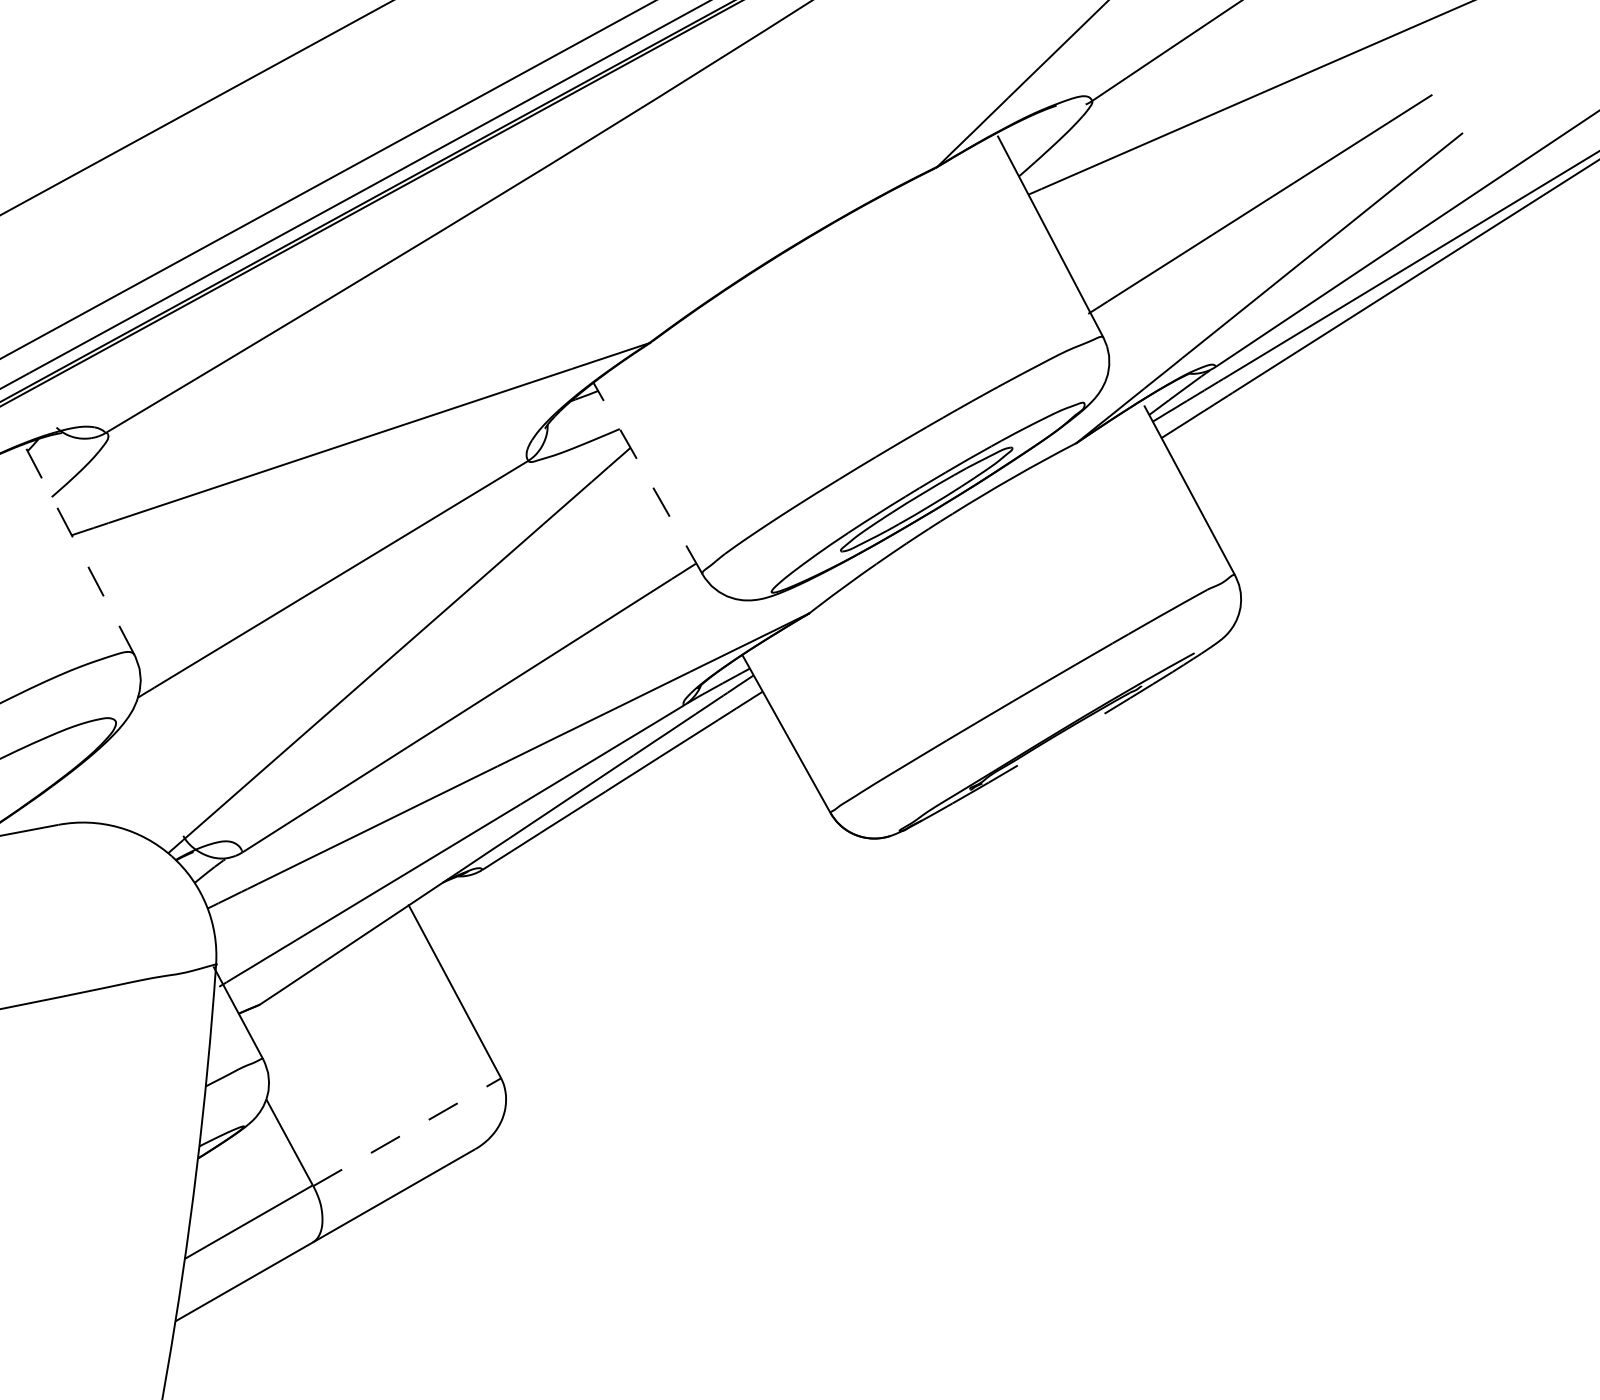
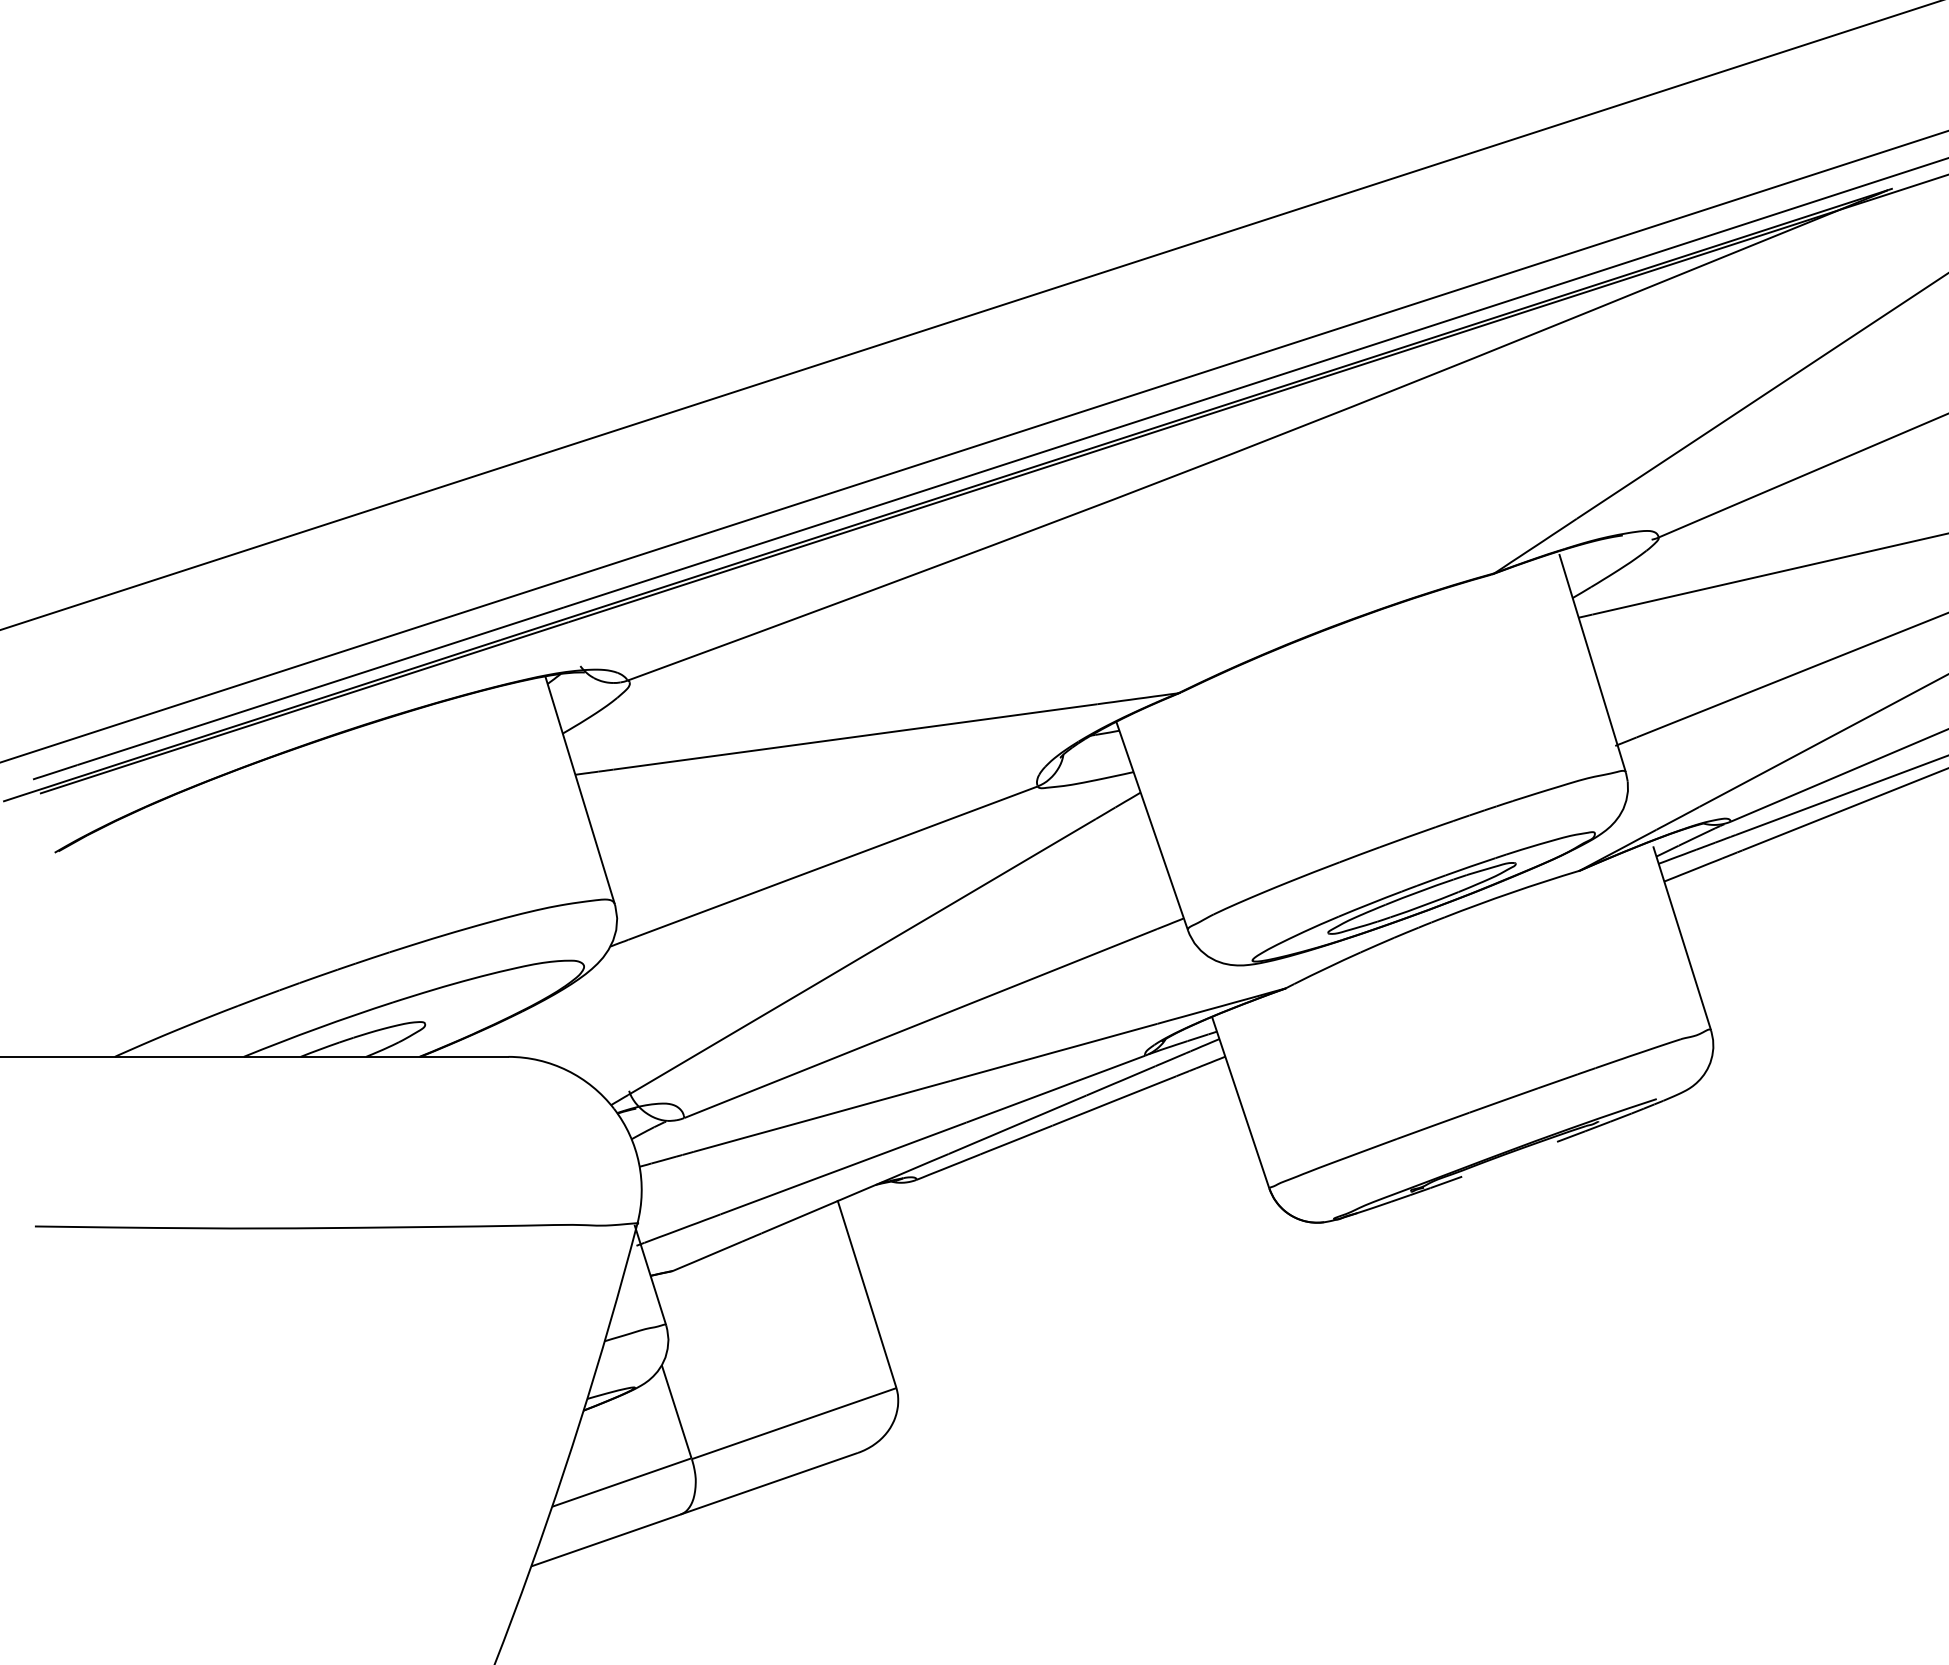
line: (648, 477) -> (1152, 825), dashed -> solid
line: (79, 549) -> (580, 790), dashed -> solid
line: (407, 1132) -> (794, 1423), dashed -> solid

